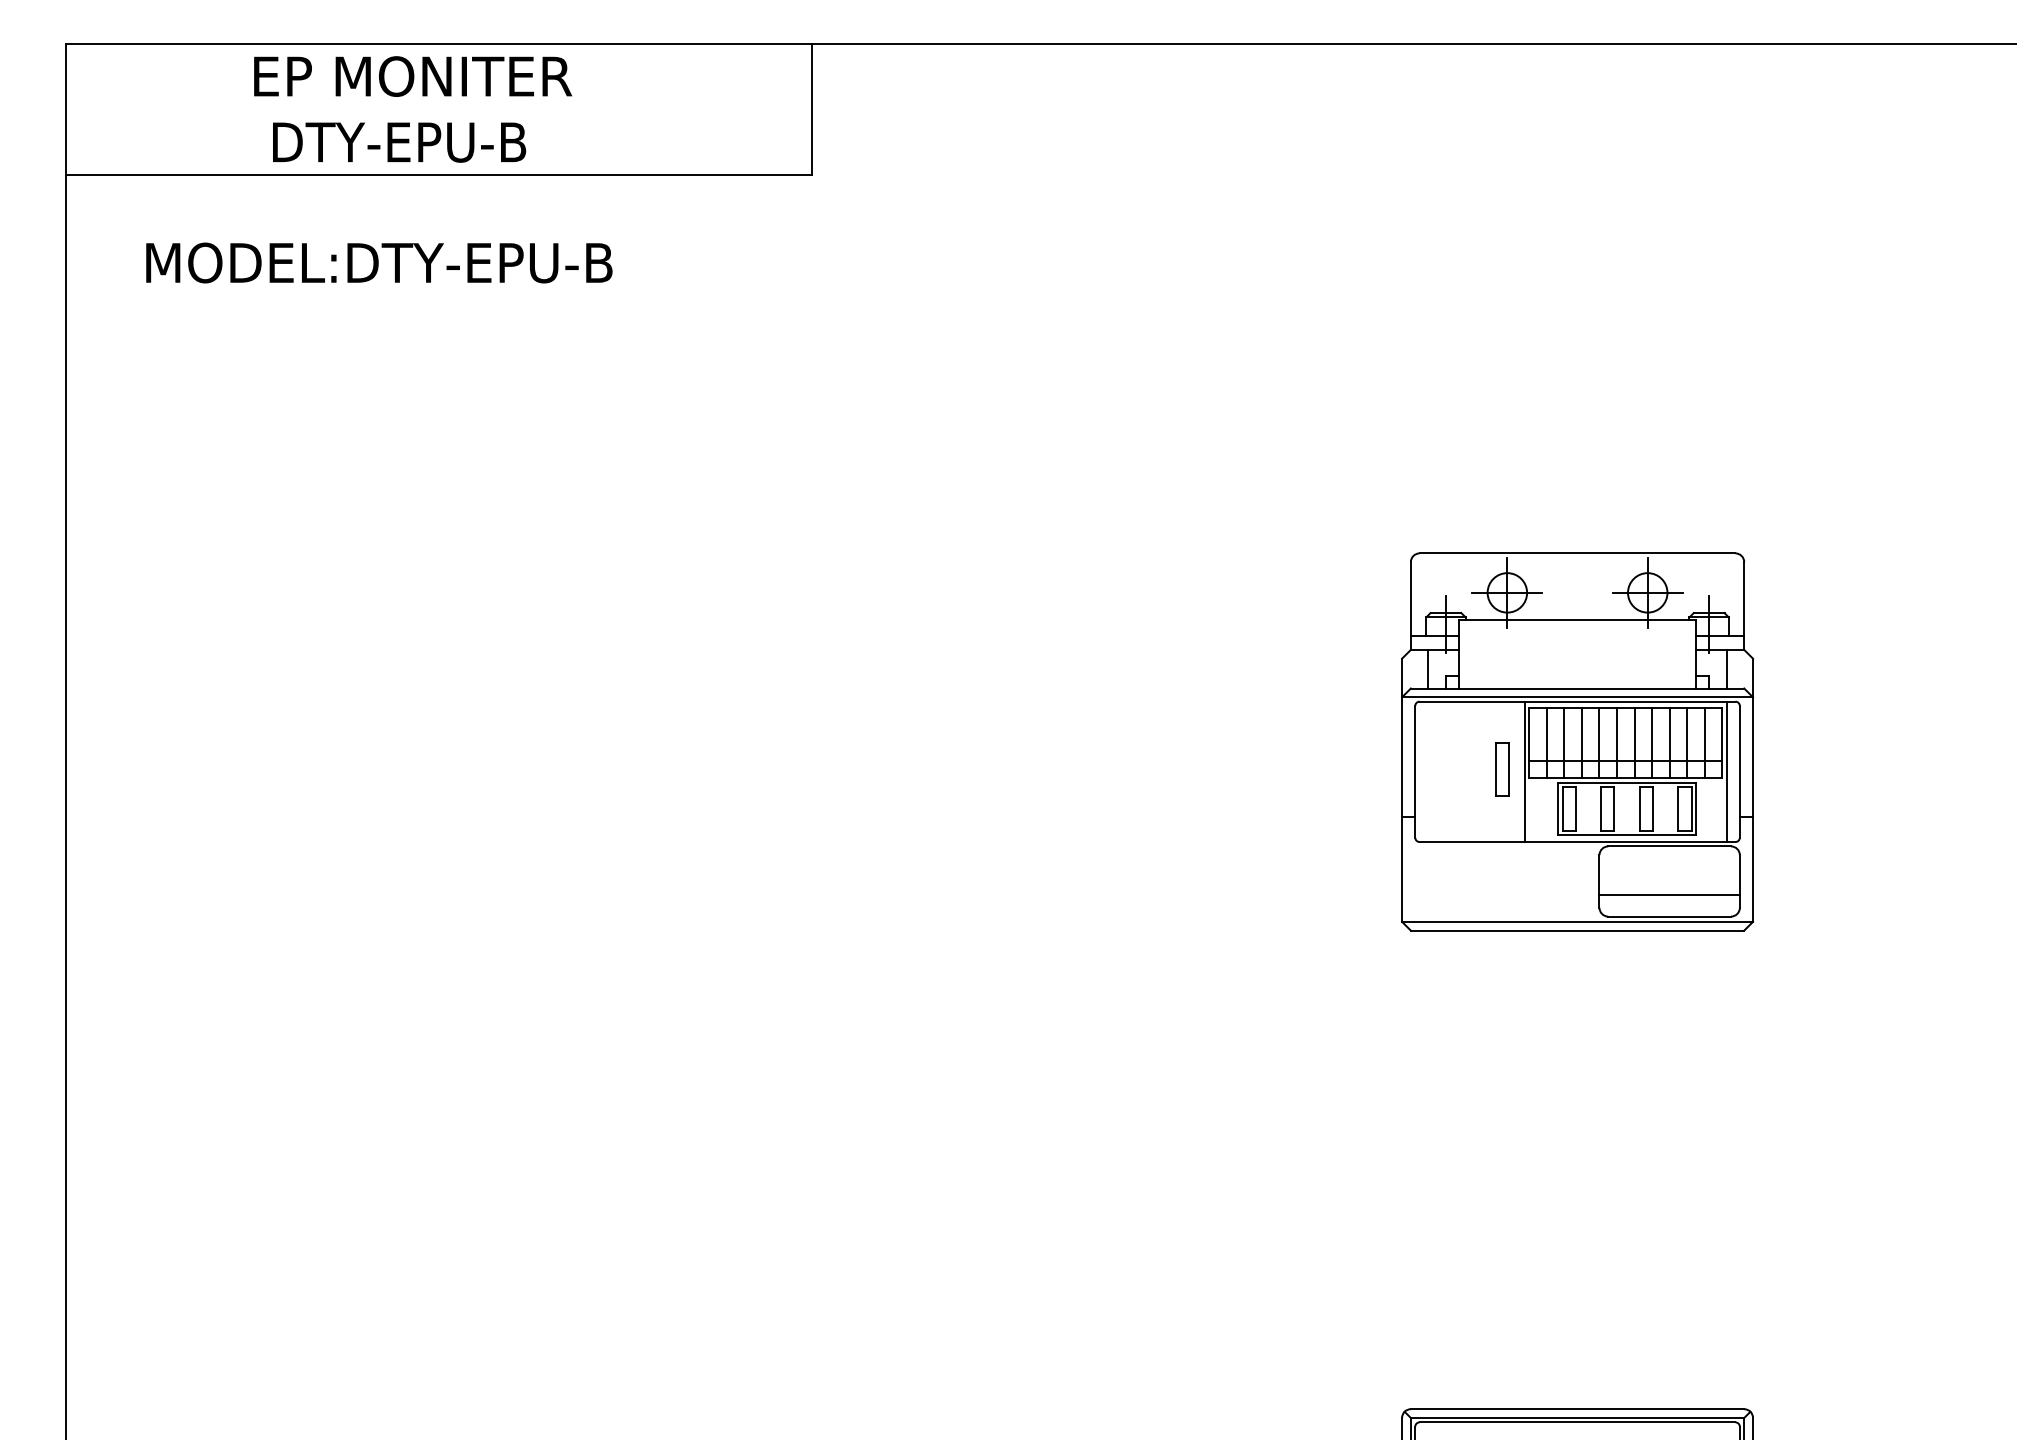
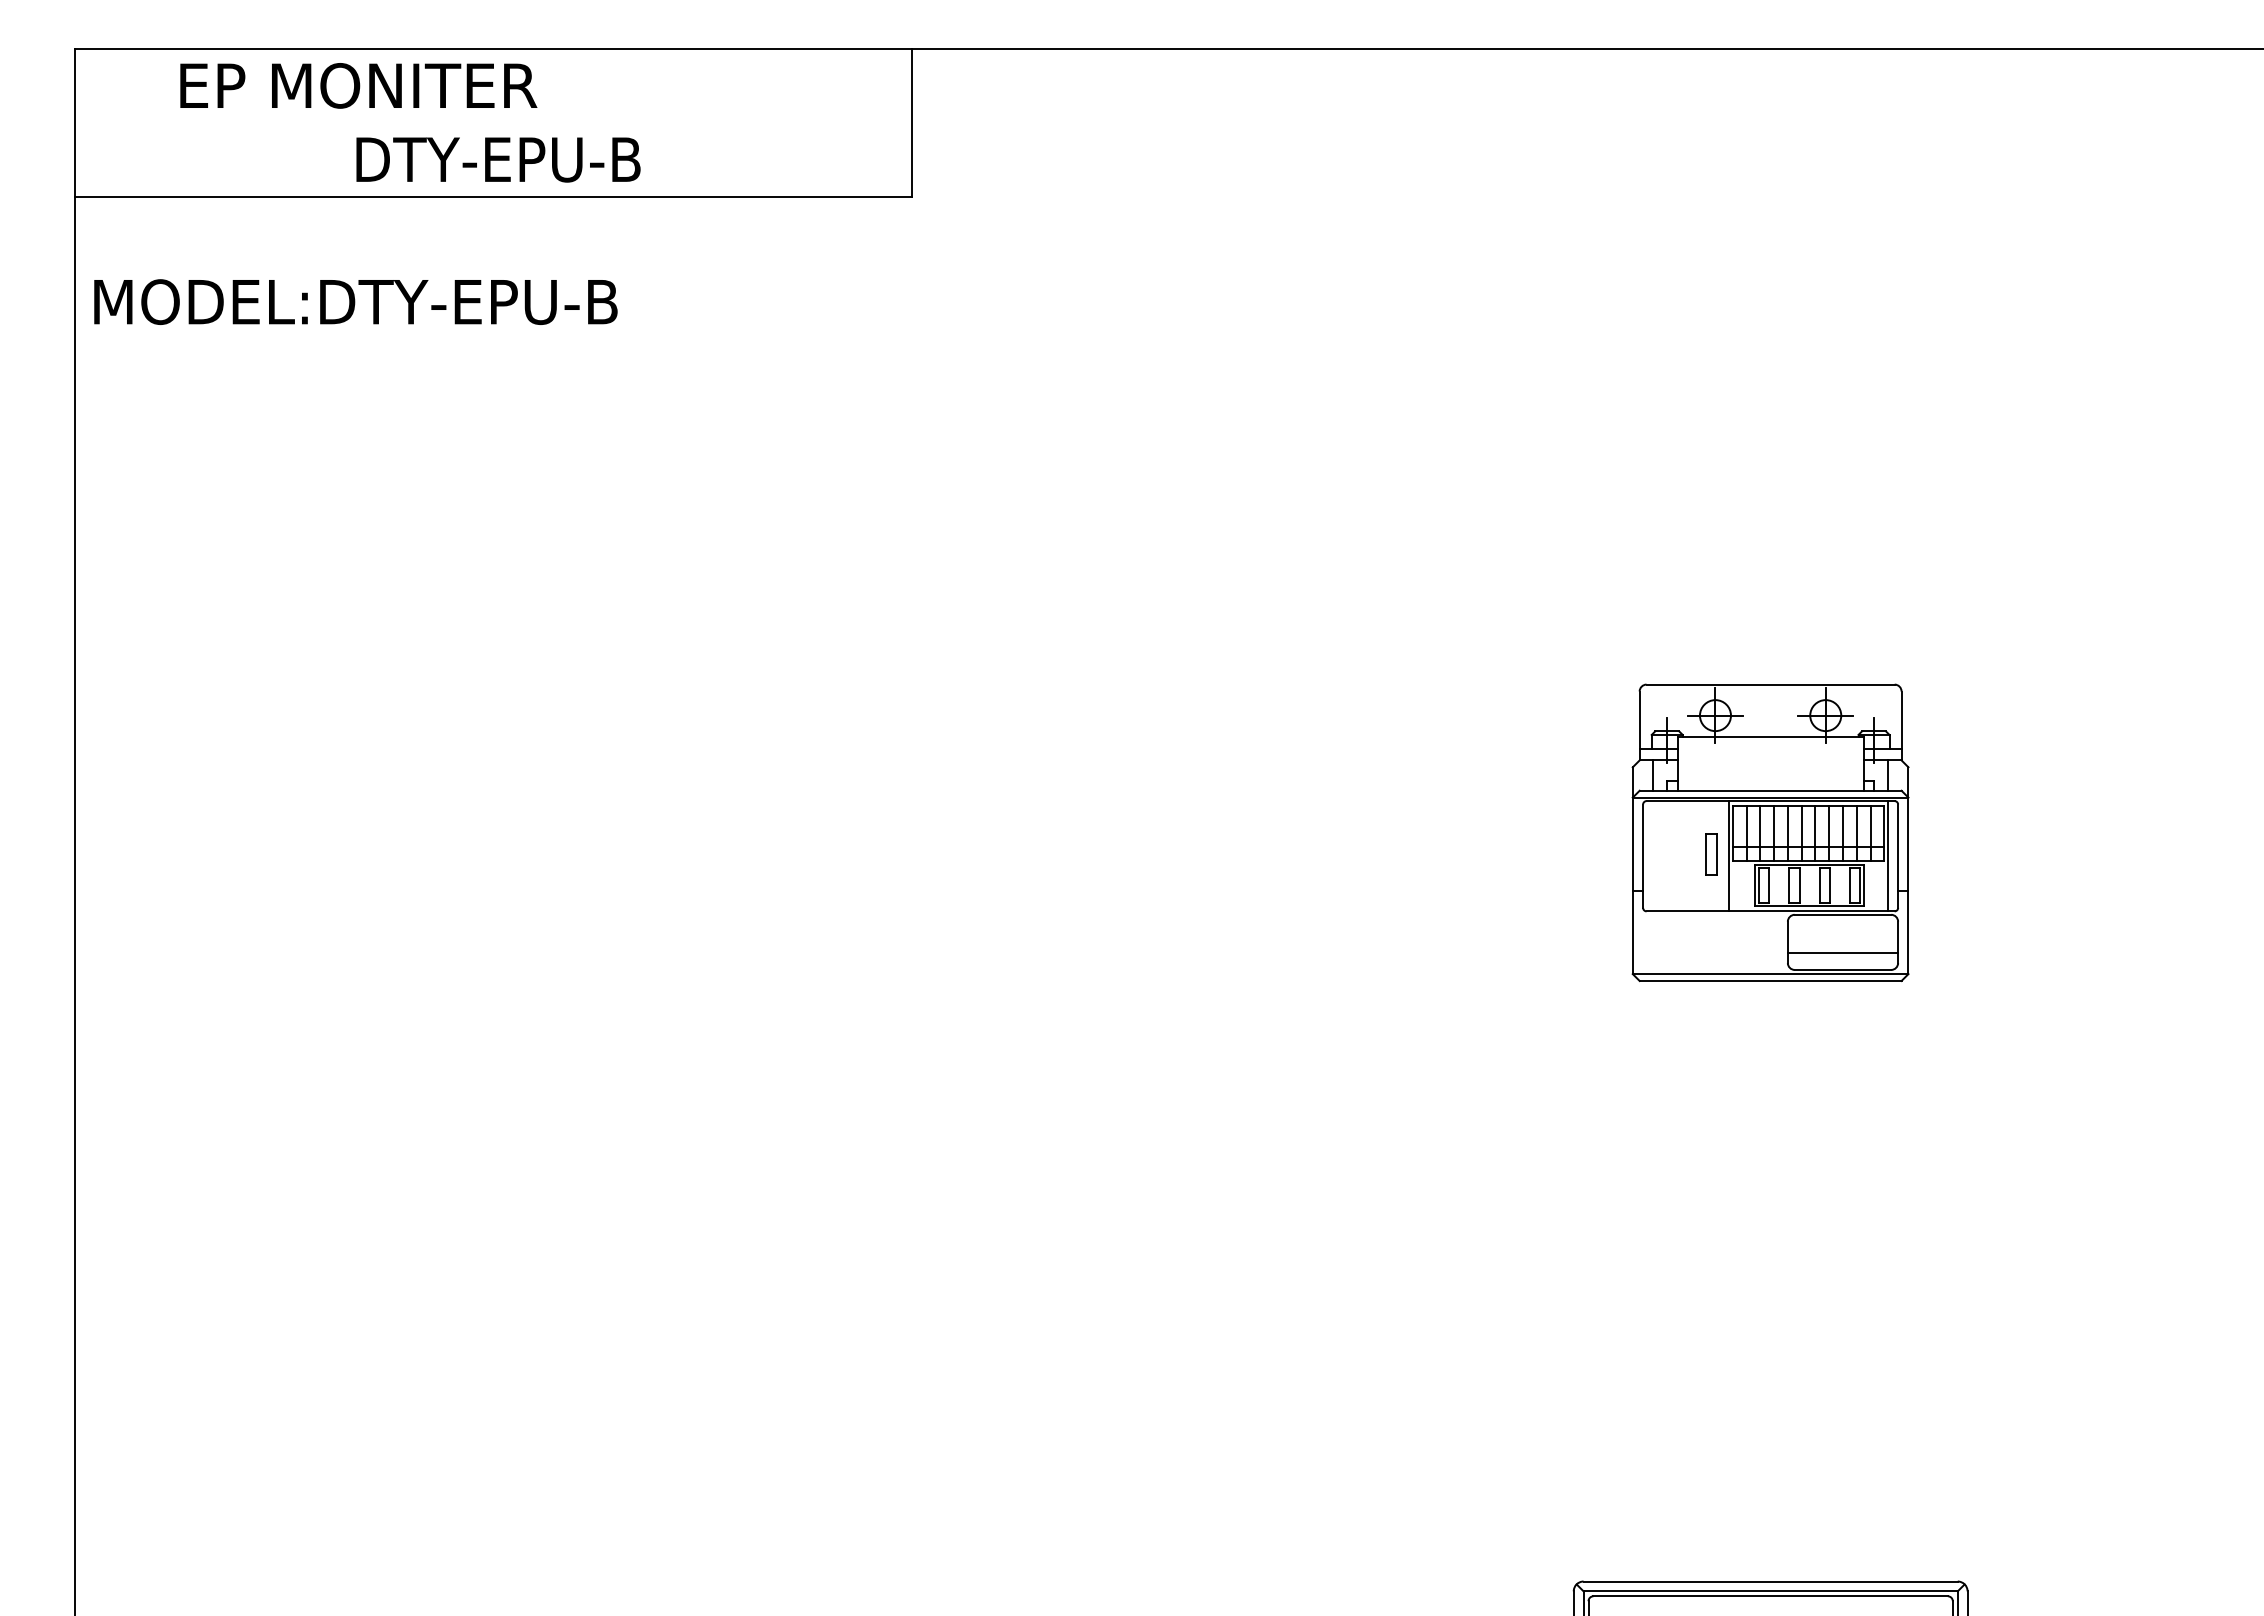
text: (412, 76) -> (358, 85), moved
text: (399, 142) -> (498, 159), moved
text: (379, 262) -> (355, 301), moved
part: (1577, 741) -> (1770, 832), size x0.7

